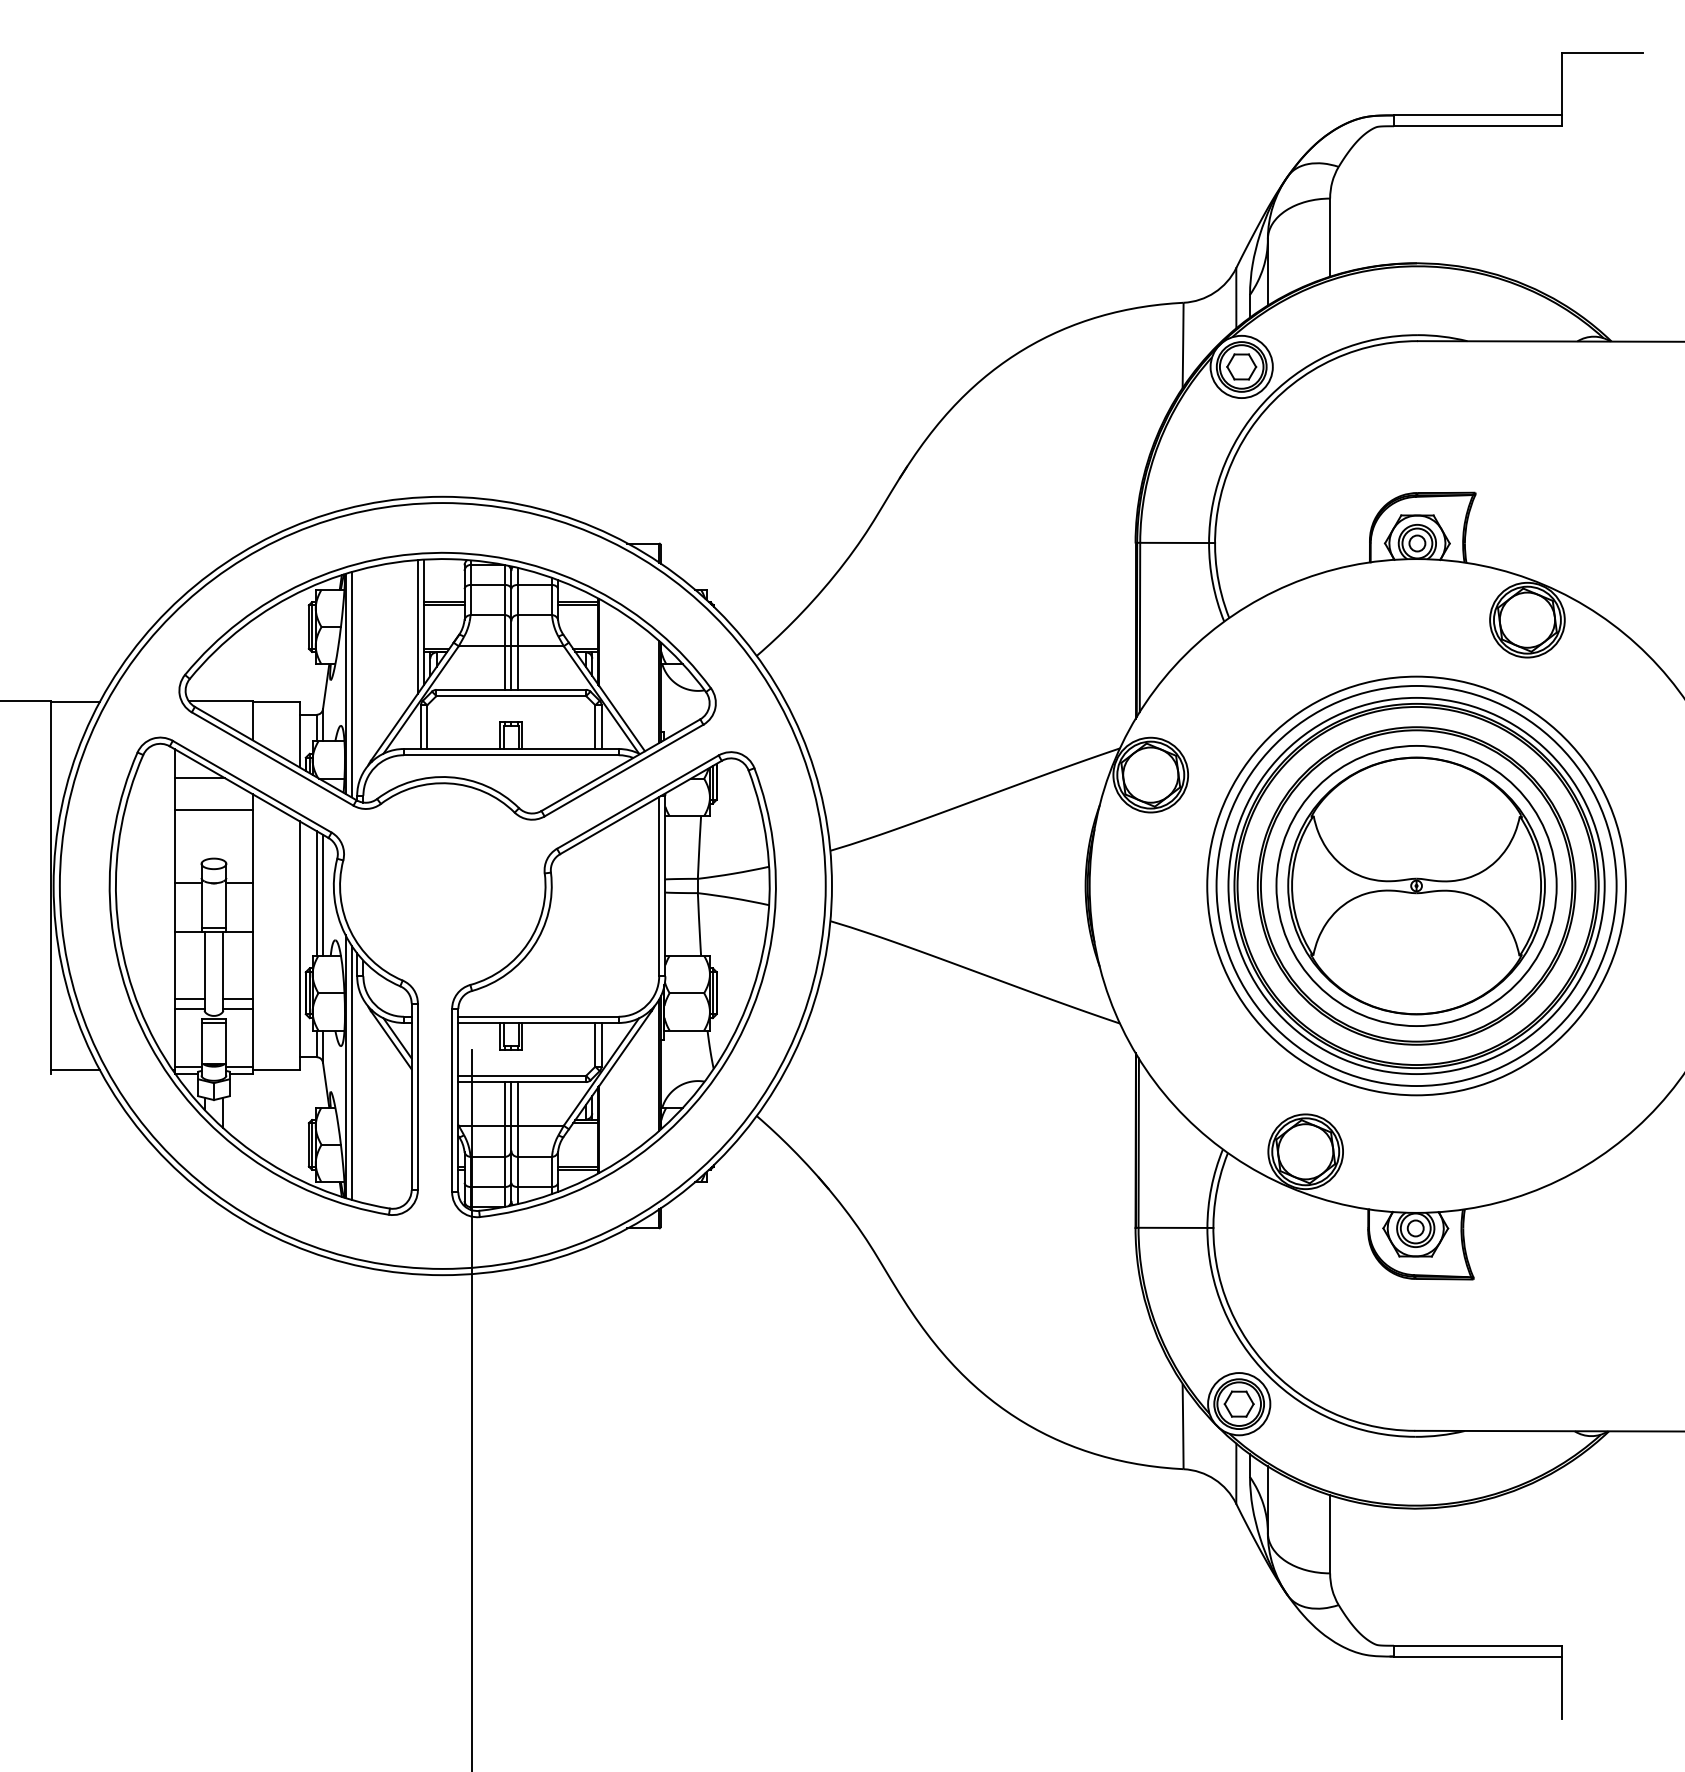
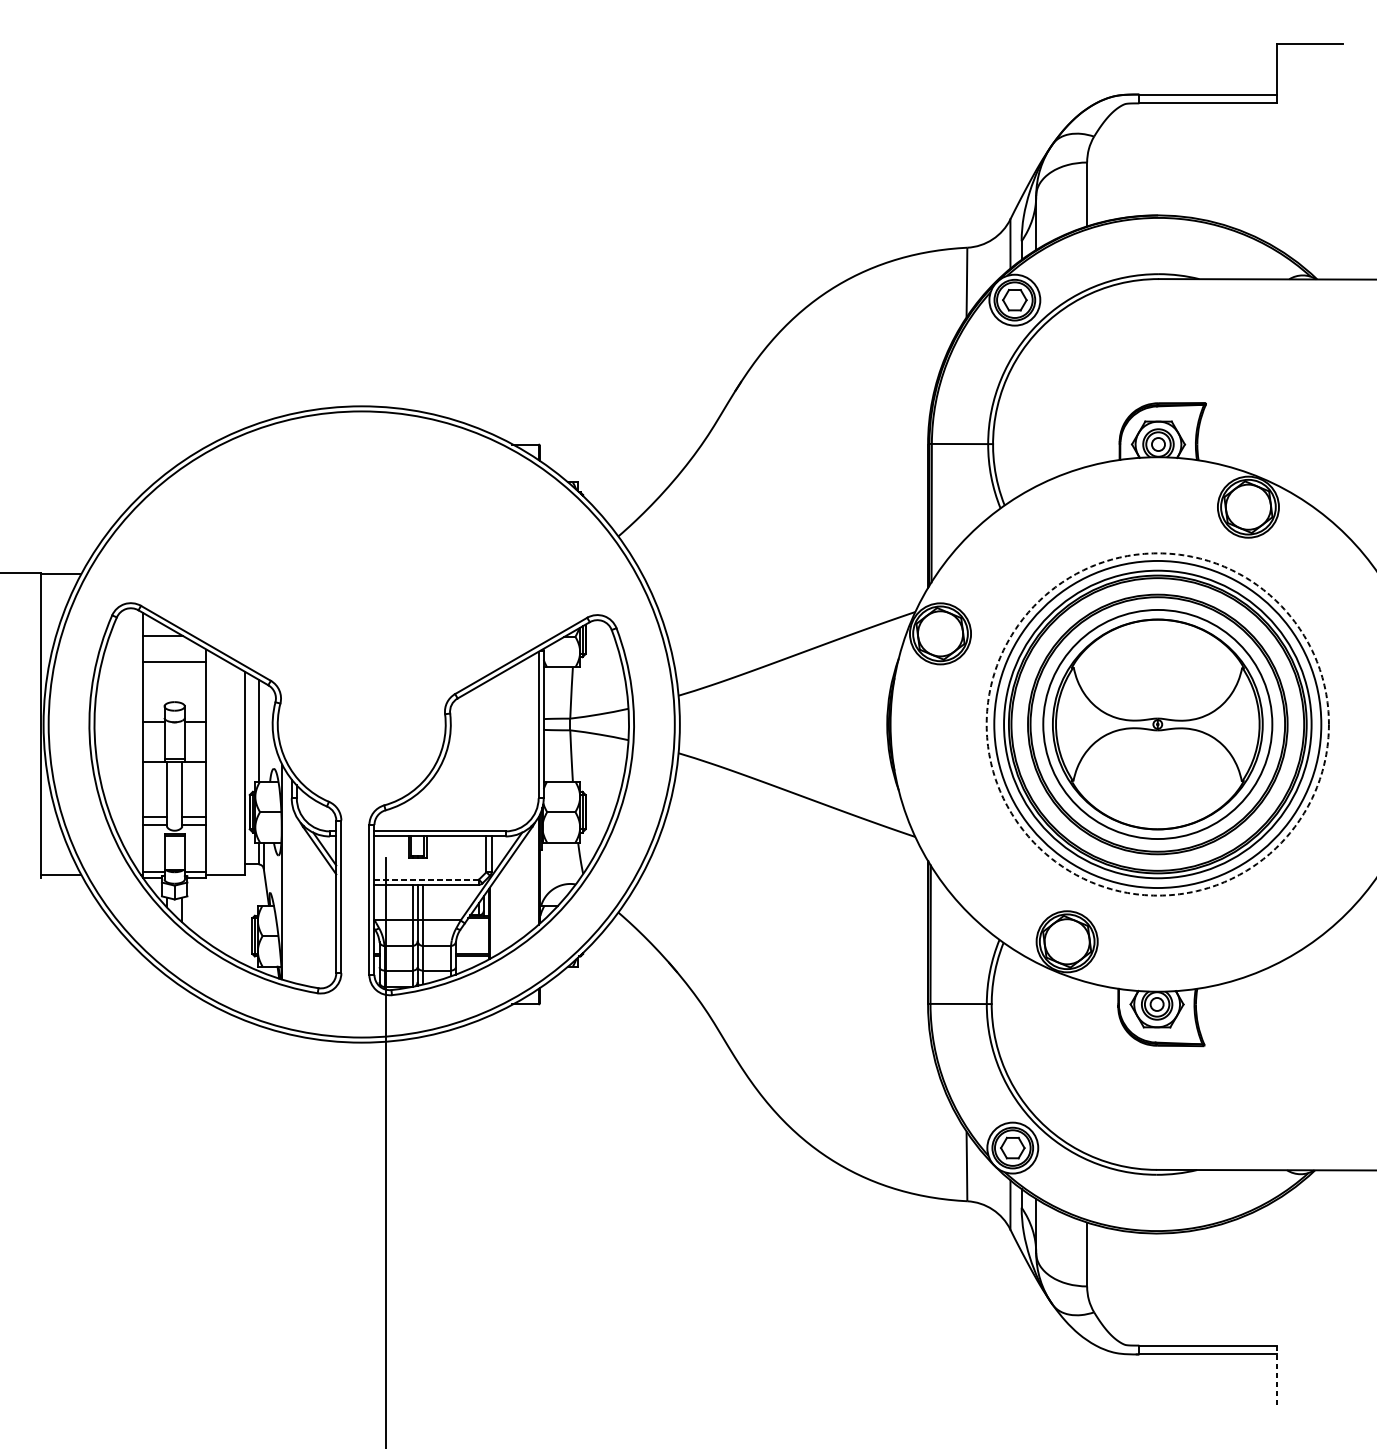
part: (447, 685) -> (365, 560), removed
circle: (1416, 885) -> (1157, 724), solid -> dashed
line: (322, 894) -> (263, 731), removed
line: (351, 1072) -> (287, 876), removed
line: (522, 1075) -> (426, 879), solid -> dashed
line: (1562, 1682) -> (1277, 1375), solid -> dashed

